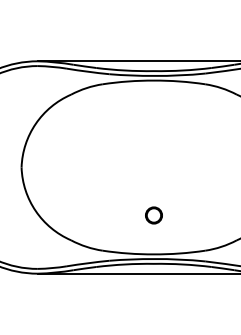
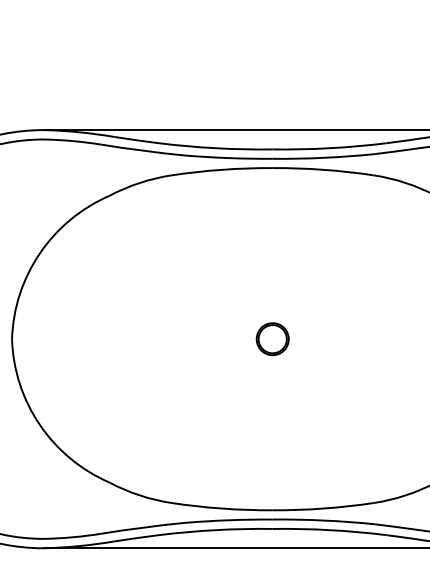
circle: (153, 215) -> (271, 339), moved

